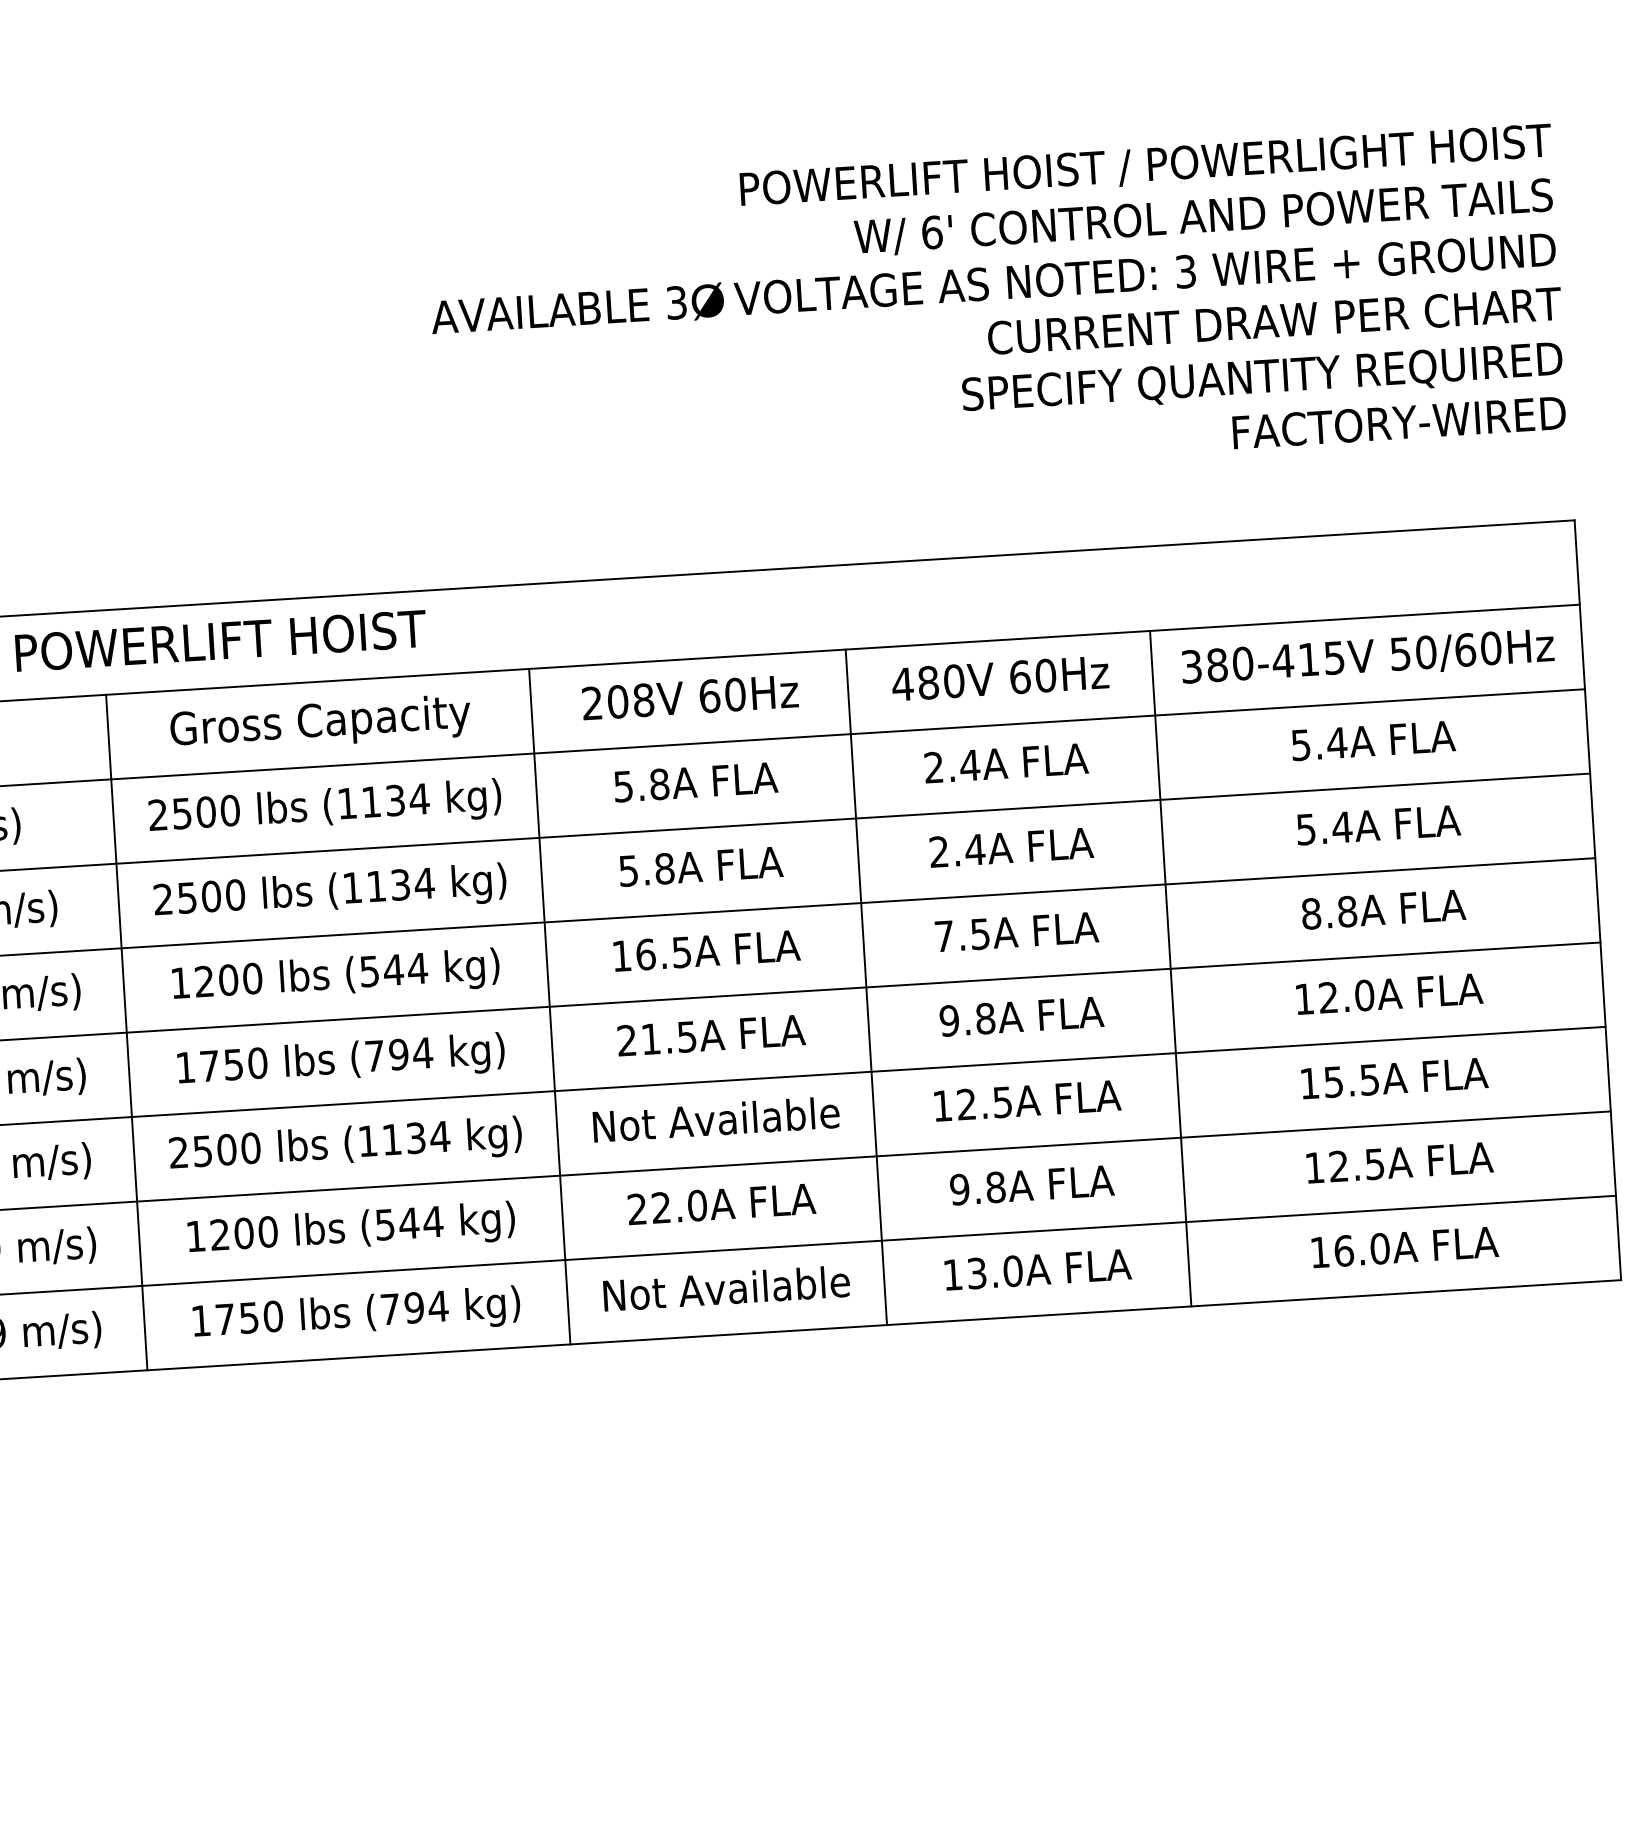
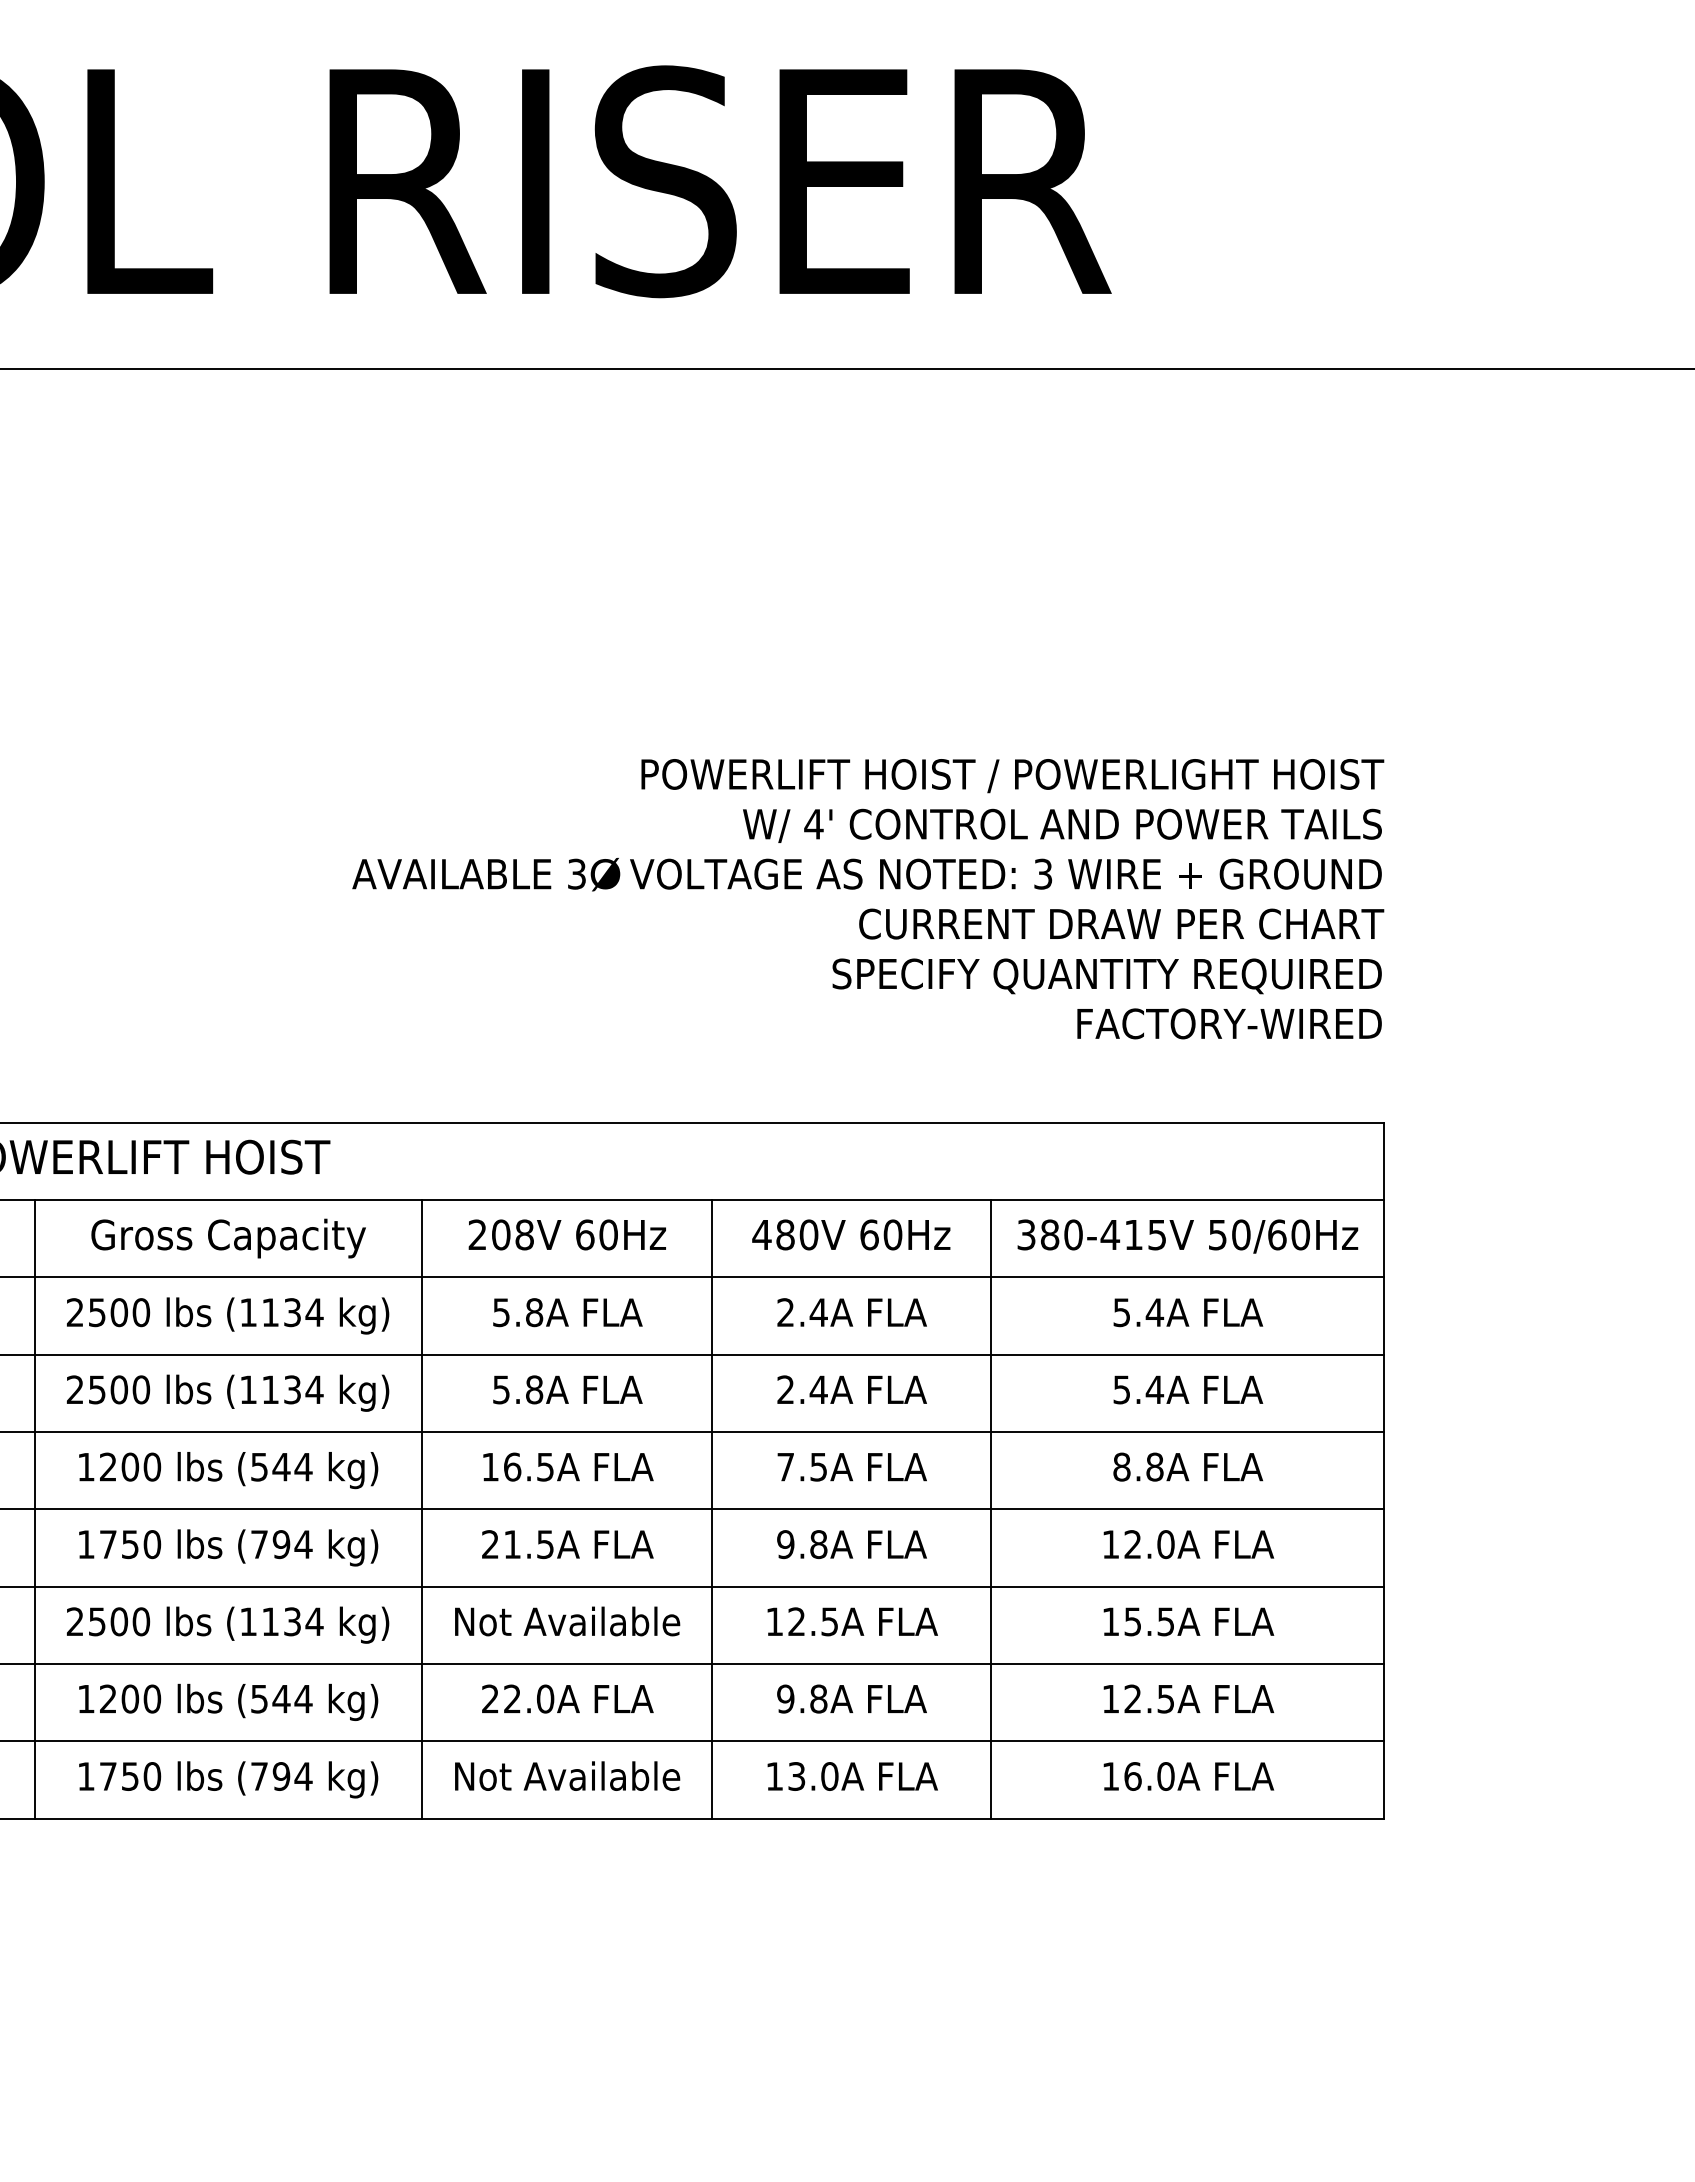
text: (931, 231) -> (813, 823), 6' -> 4'

